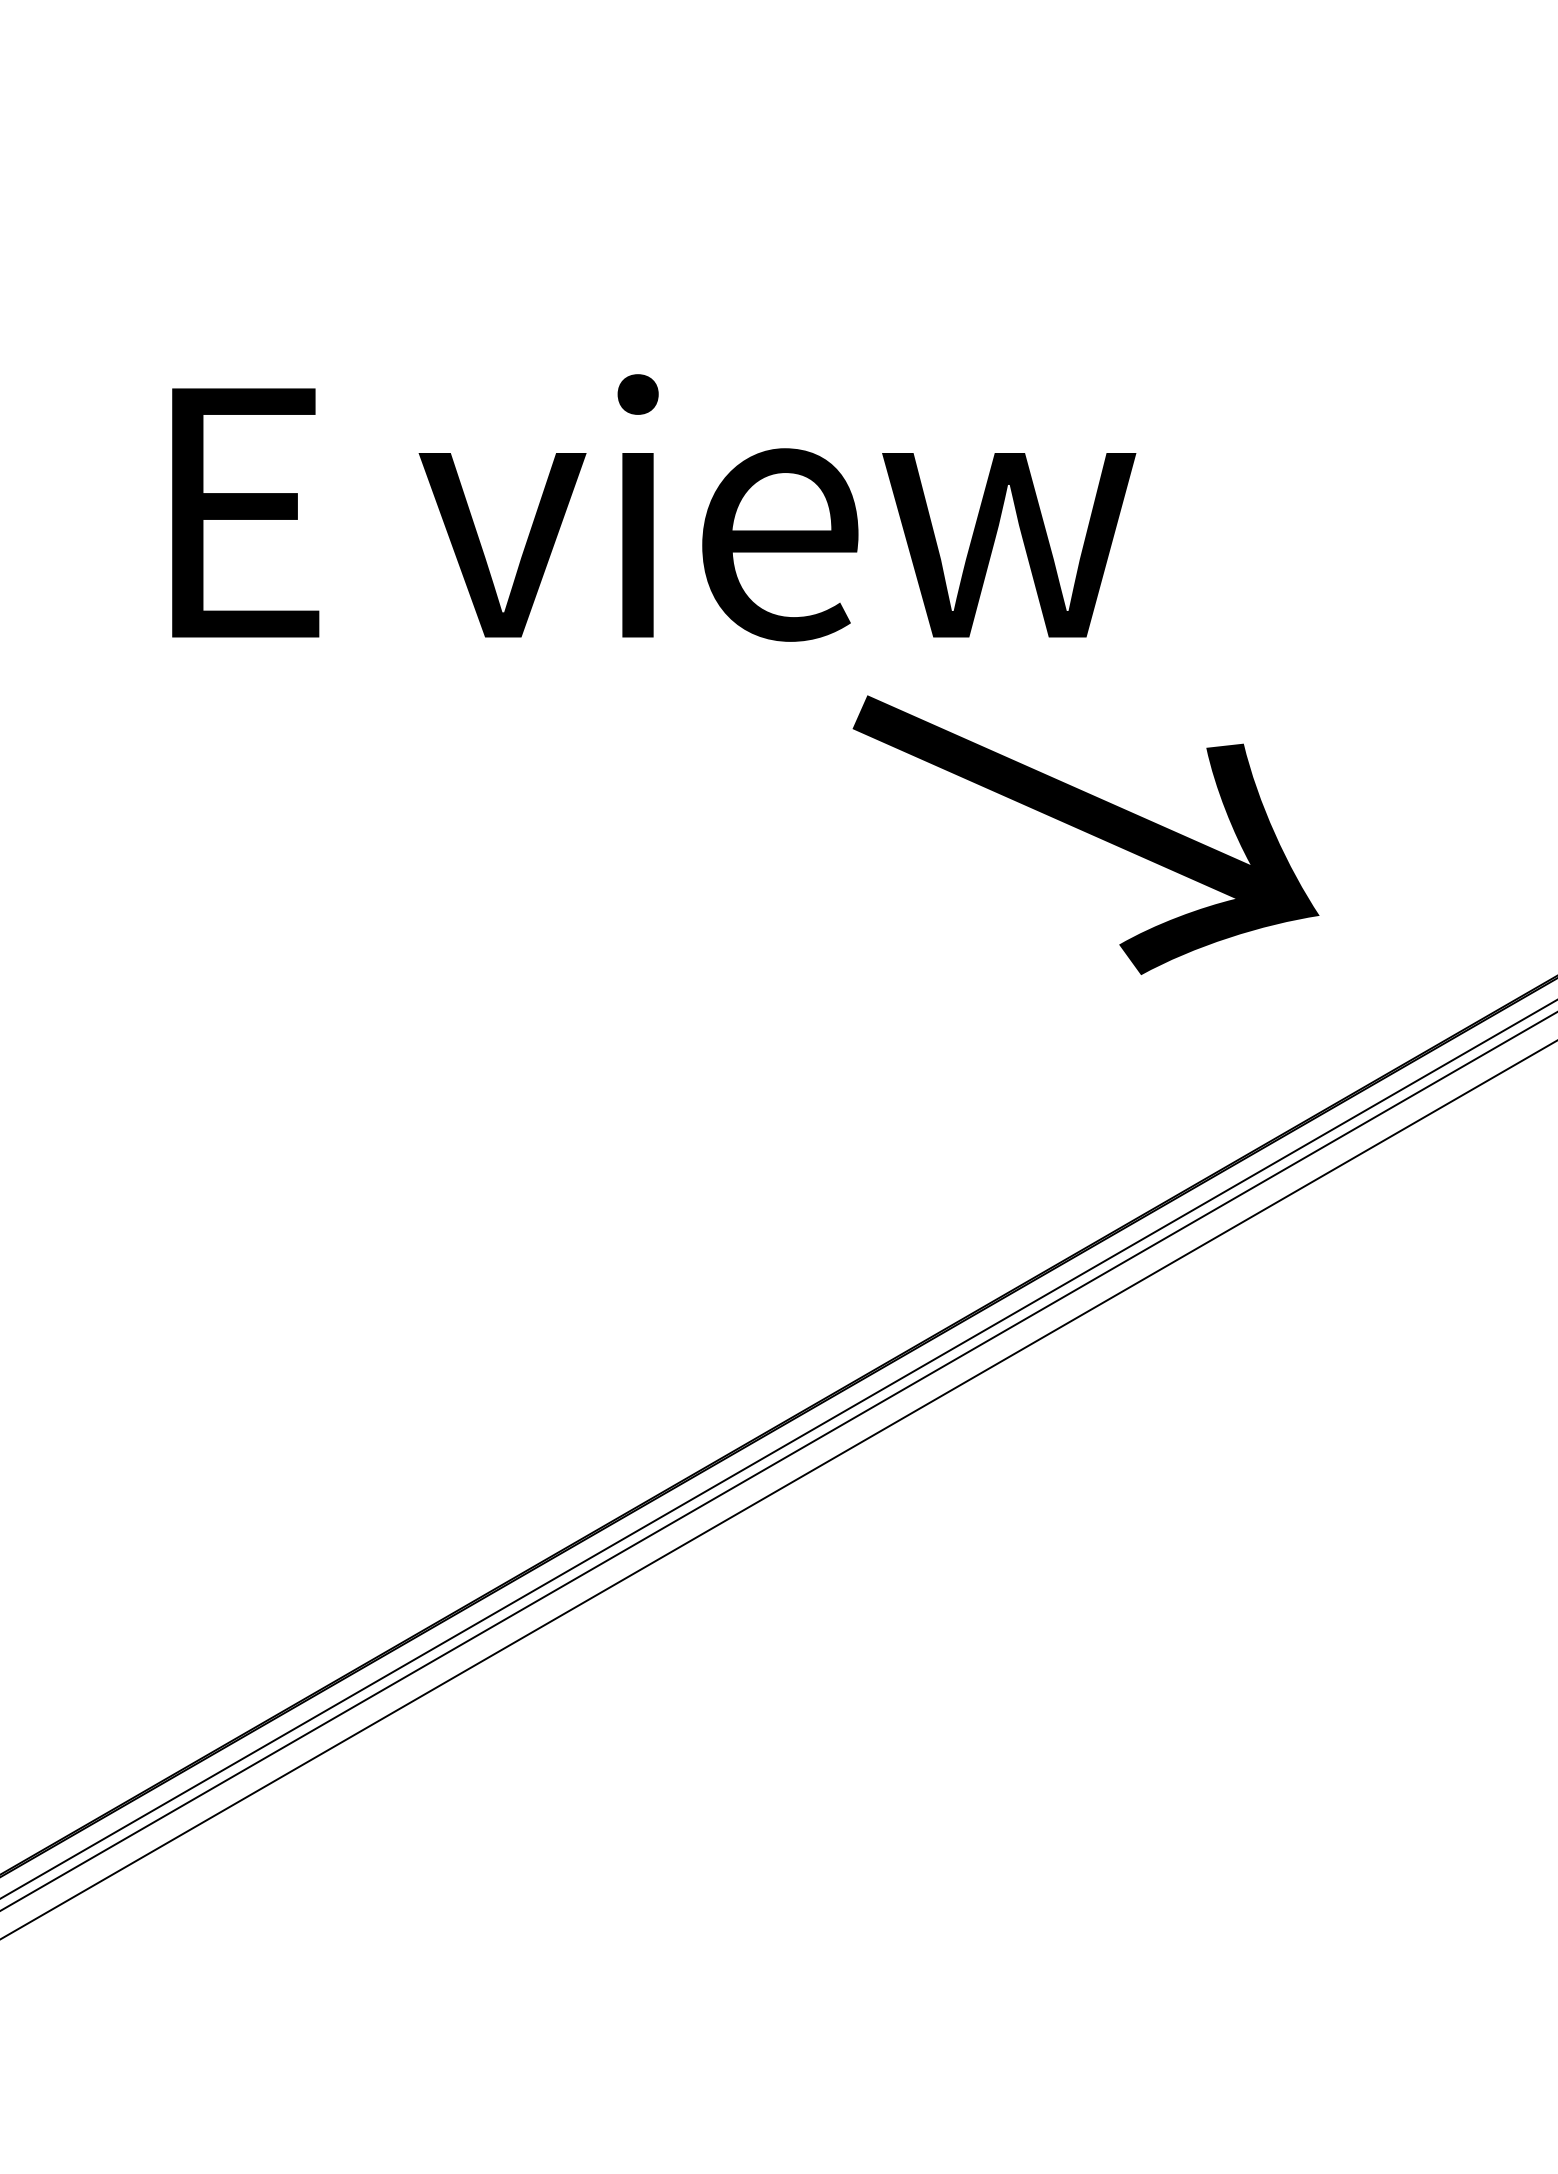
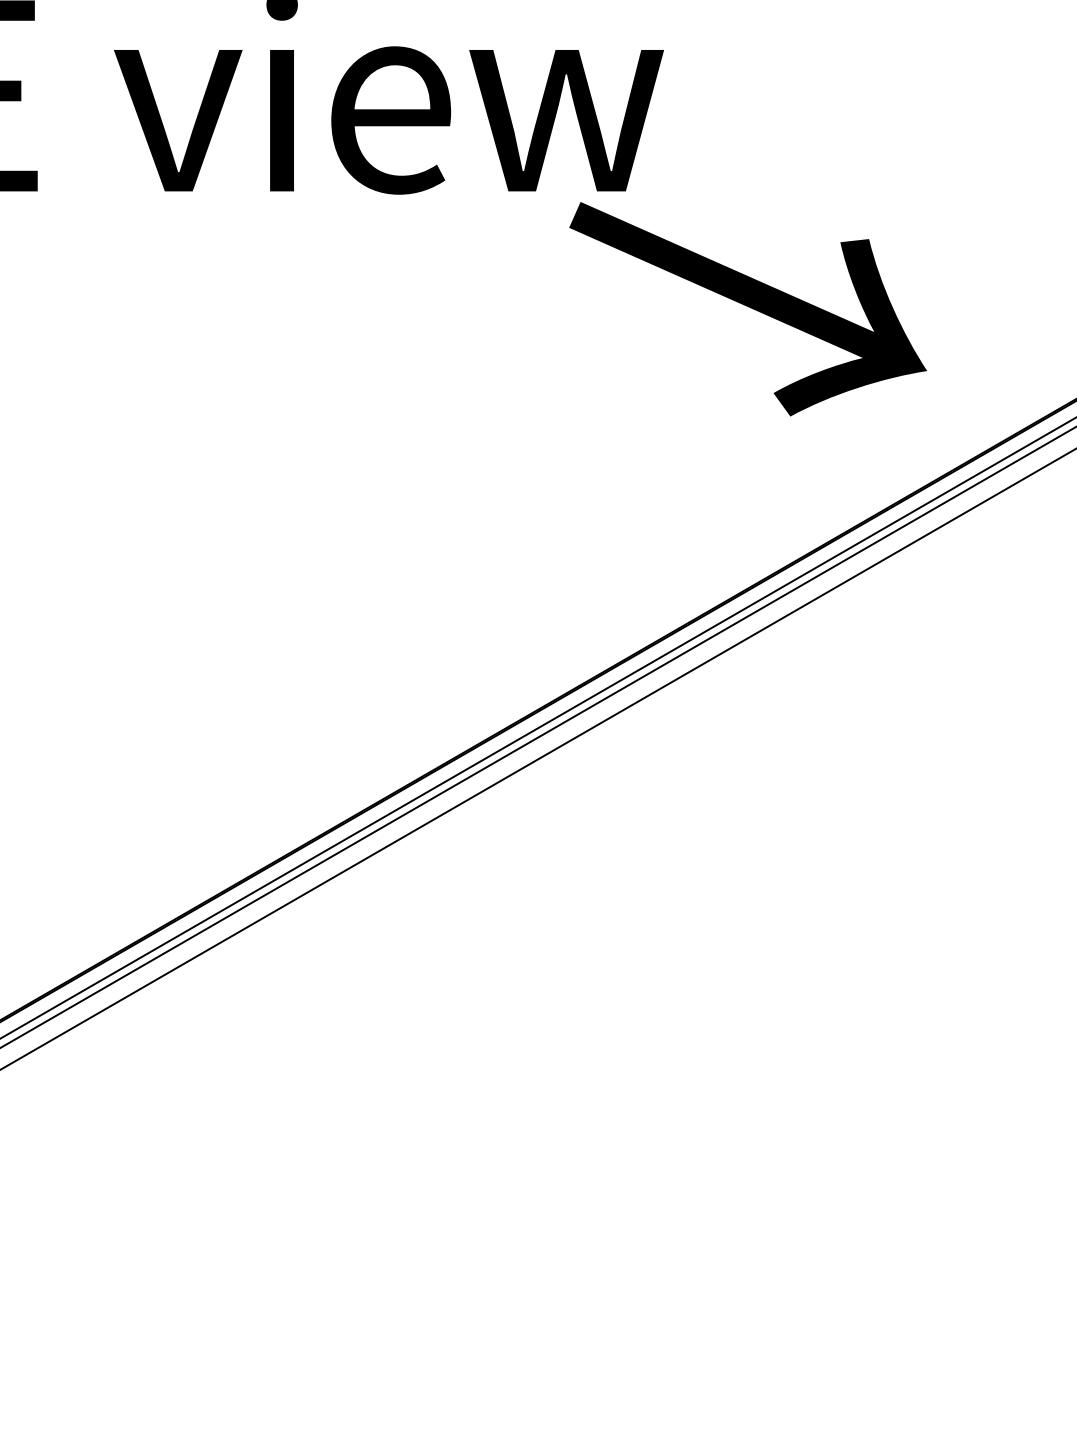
text: (1085, 834) -> (747, 308), moved

